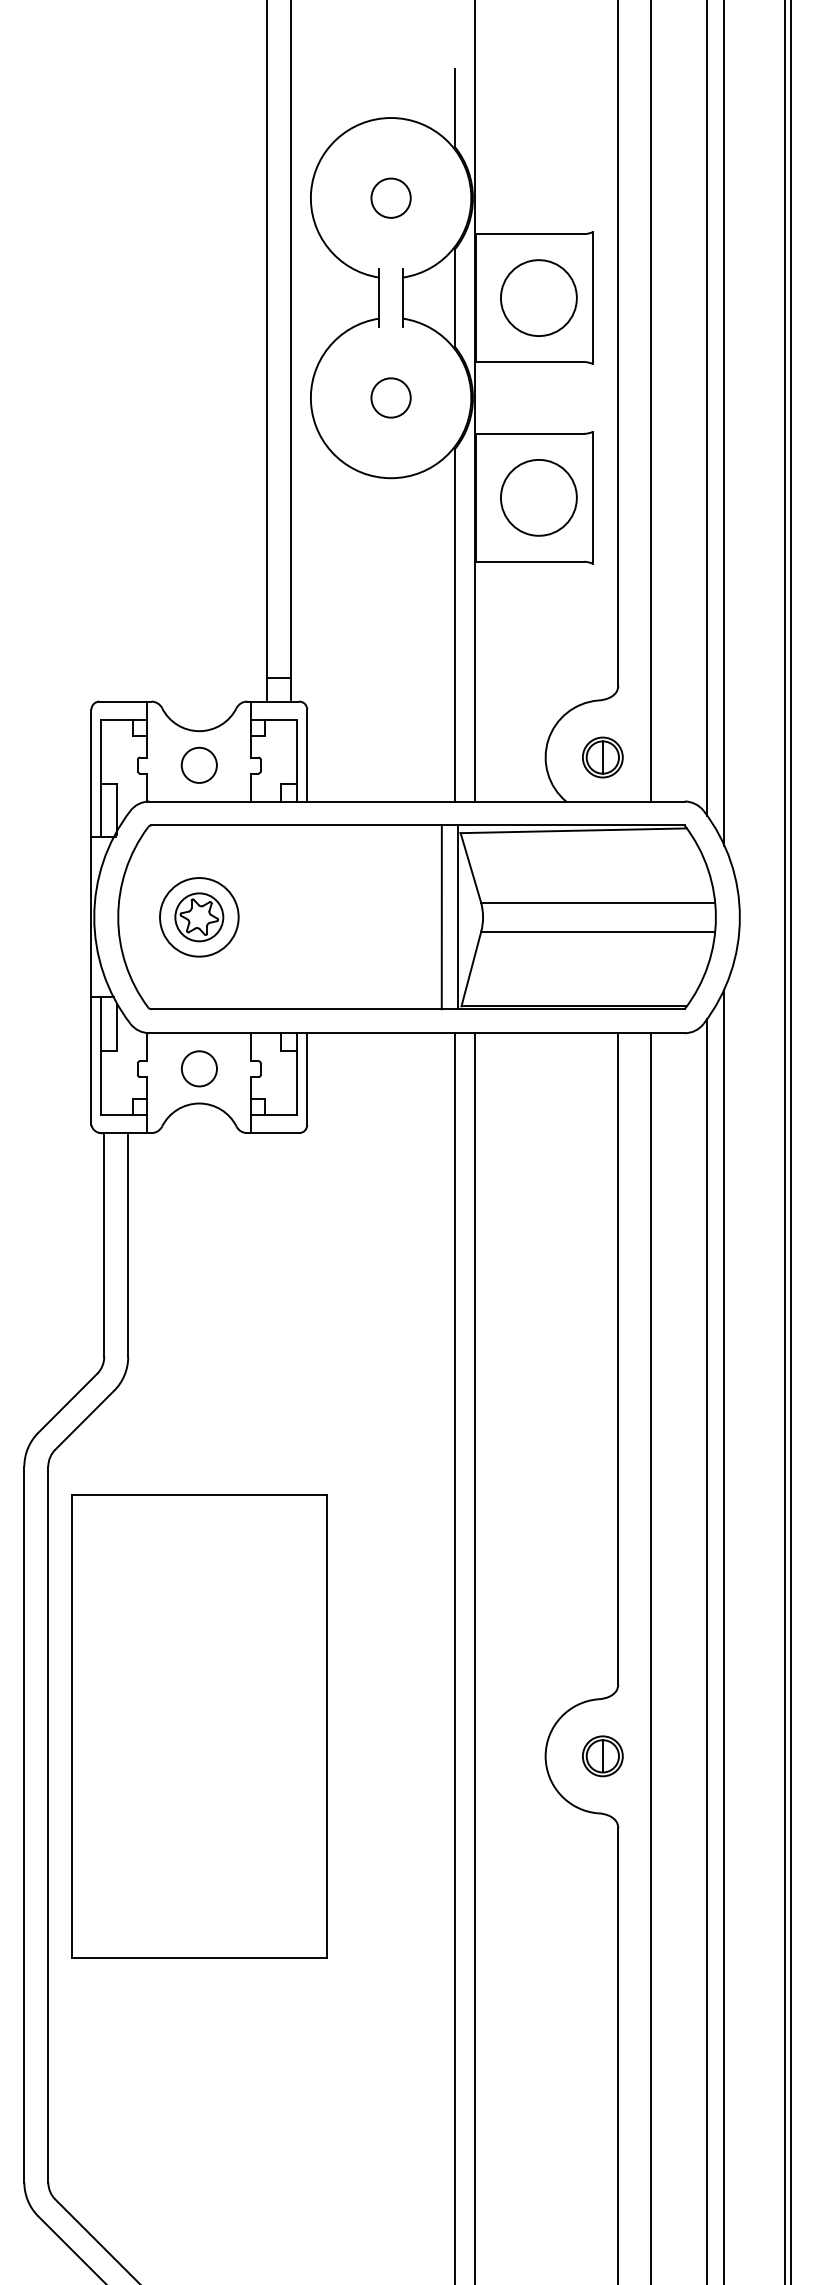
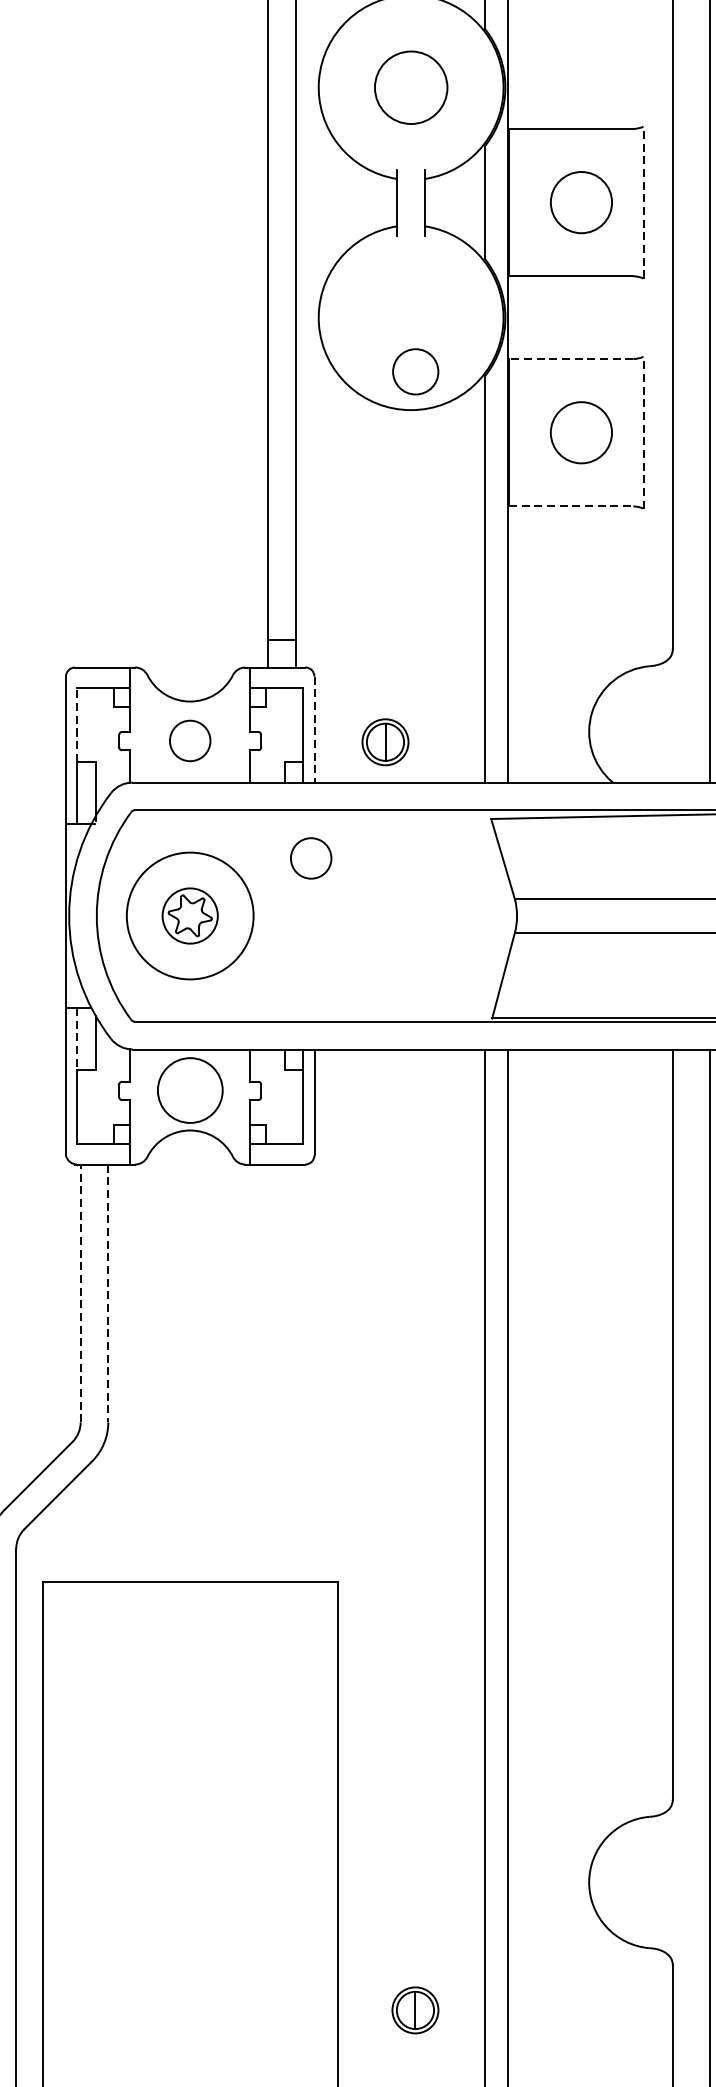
circle: (390, 197) -> (410, 86), size x1.6
circle: (538, 297) -> (580, 201), size x0.7
line: (592, 298) -> (643, 203), solid -> dashed
circle: (390, 397) -> (415, 371), moved
line: (530, 433) -> (571, 358), solid -> dashed
circle: (538, 497) -> (580, 432), size x0.7
line: (592, 497) -> (643, 432), solid -> dashed
line: (530, 561) -> (571, 506), solid -> dashed
line: (101, 751) -> (77, 724), solid -> dashed
line: (307, 755) -> (314, 729), solid -> dashed
part: (602, 757) -> (385, 742), moved
circle: (303, 866) -> (310, 857), added
circle: (199, 917) -> (190, 916), size x1.4
line: (441, 917) -> (469, 916), removed
line: (457, 917) -> (487, 916), removed
line: (101, 1024) -> (77, 1039), solid -> dashed
circle: (199, 1068) -> (190, 1090), size x1.6
line: (104, 1245) -> (80, 1294), solid -> dashed
line: (128, 1245) -> (108, 1294), solid -> dashed
part: (602, 1756) -> (415, 2010), moved

